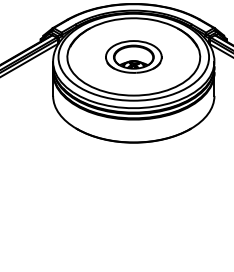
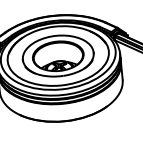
part: (133, 56) -> (58, 55), size x1.67

